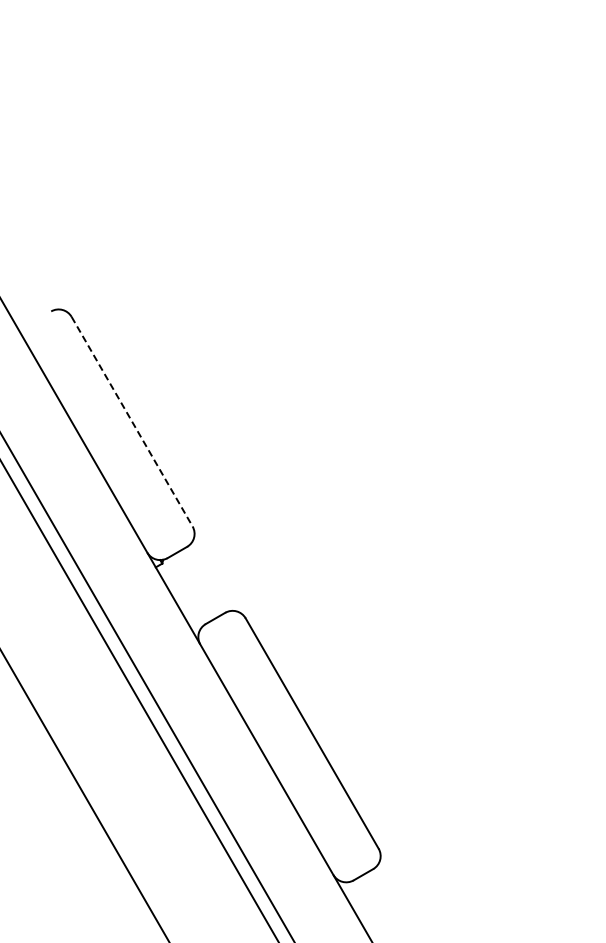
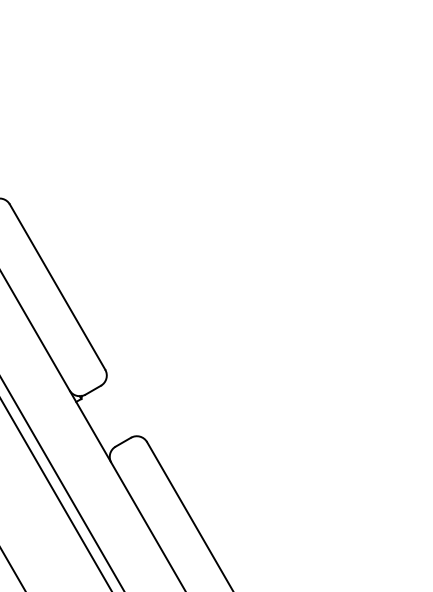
line: (132, 421) -> (57, 286), dashed -> solid

